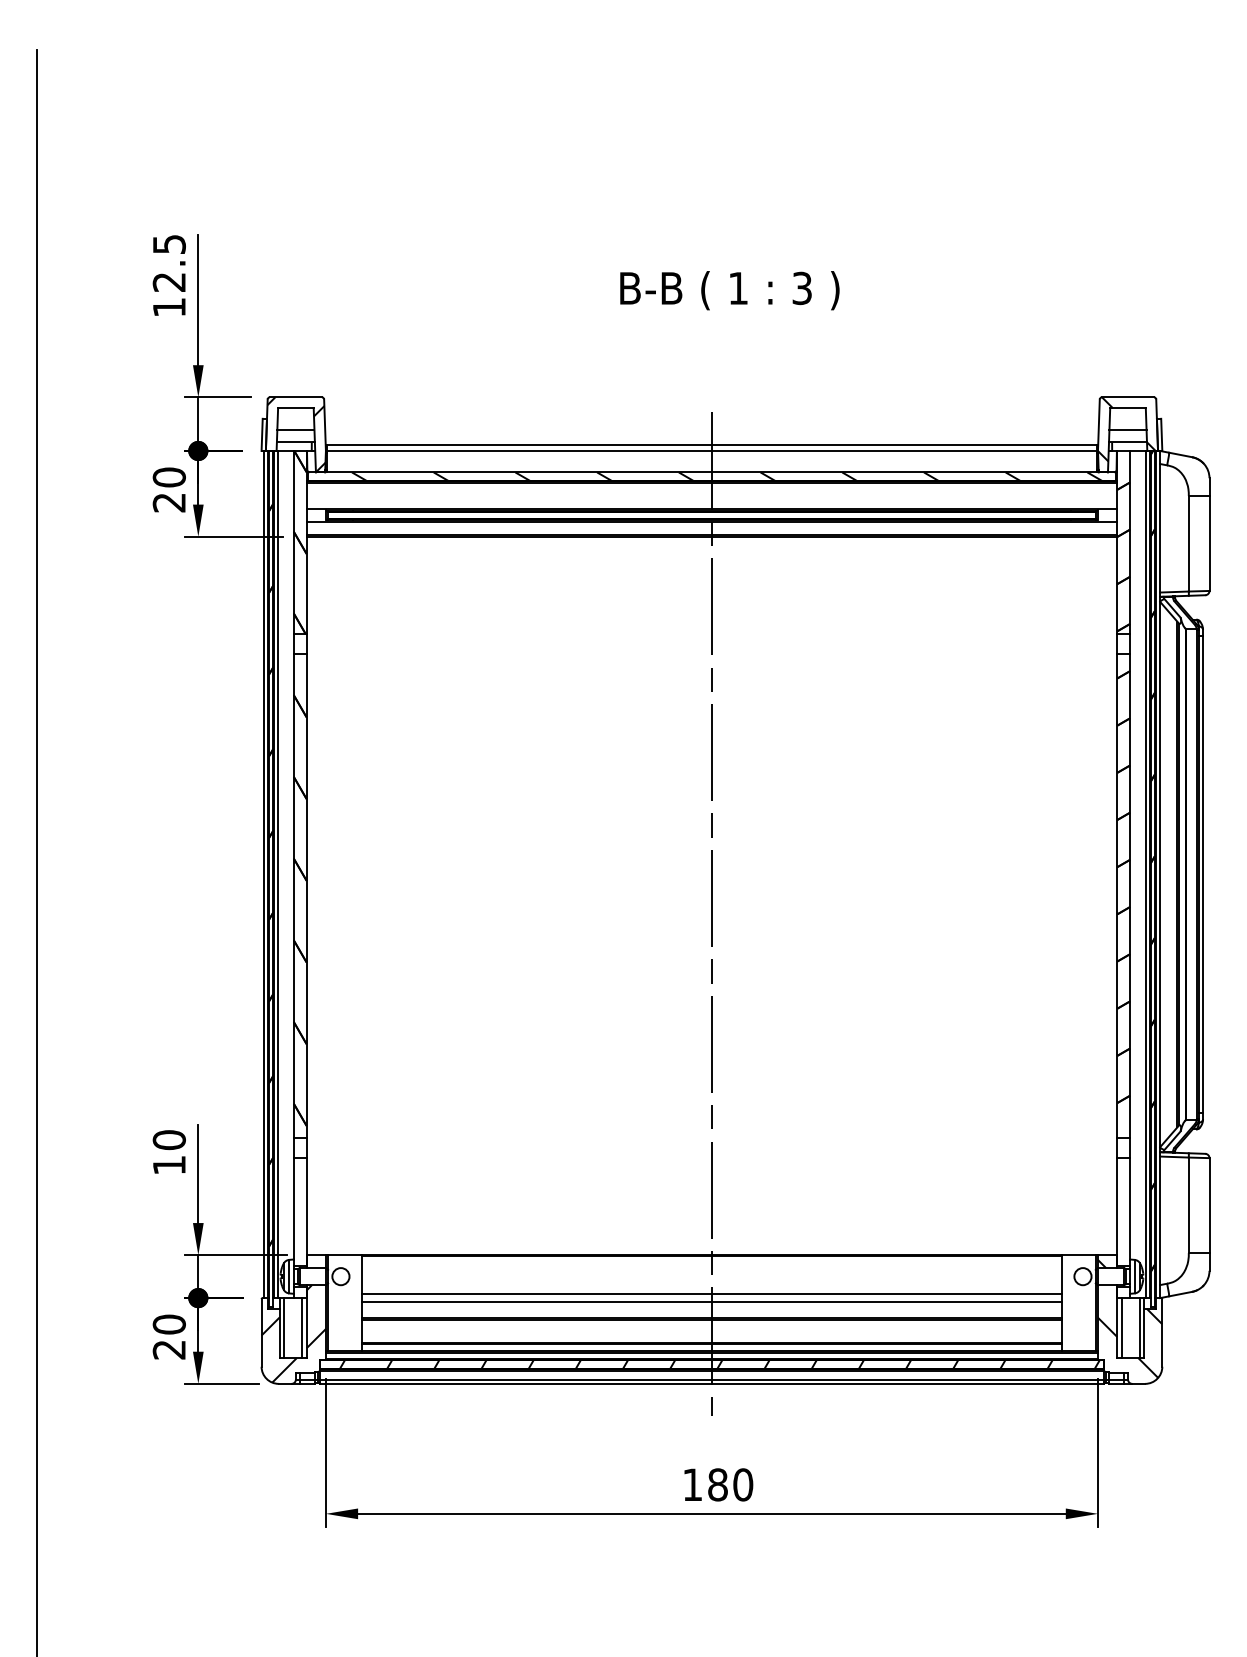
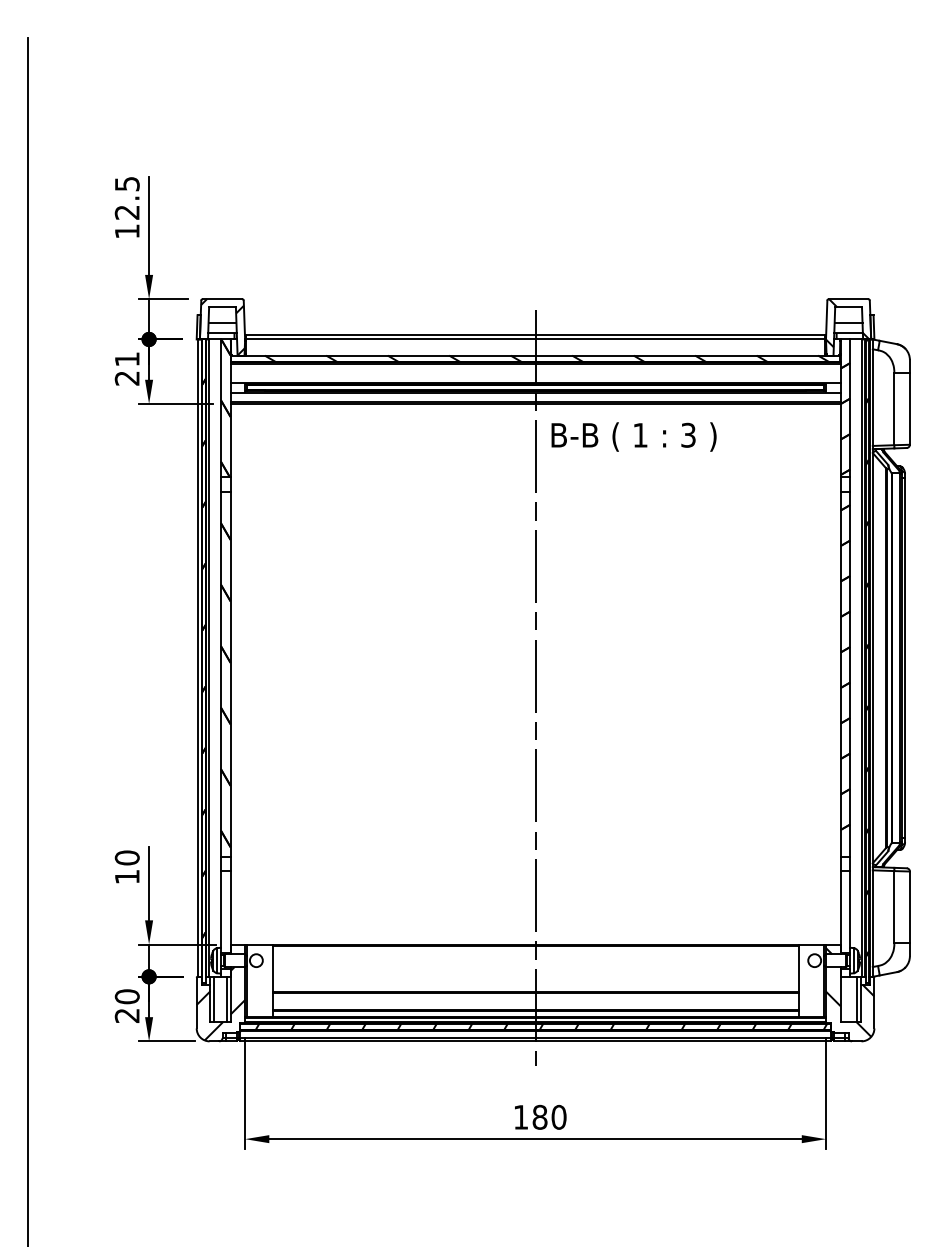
text: (729, 290) -> (633, 436), moved
text: (168, 477) -> (126, 359), 20 -> 21
line: (711, 1293) -> (535, 973), removed
line: (711, 1302) -> (535, 980), removed
line: (1121, 1328) -> (843, 999), removed

